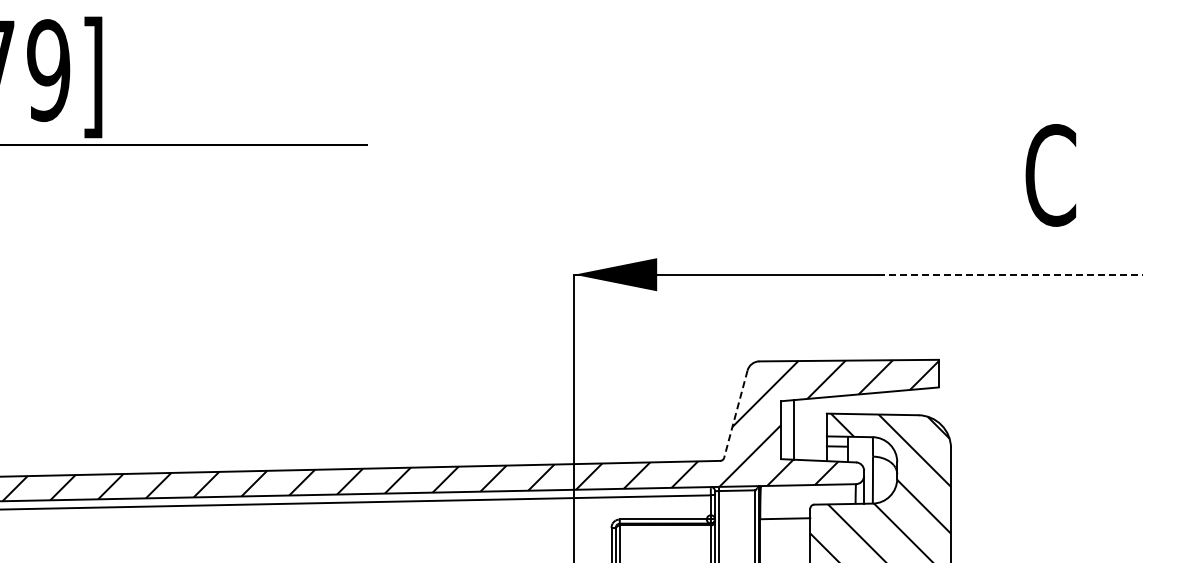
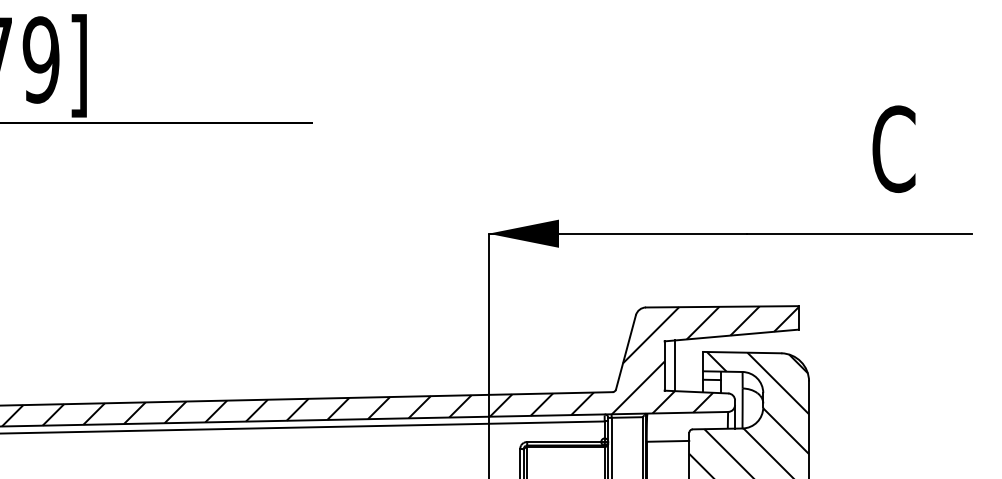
line: (1010, 274) -> (859, 233), dashed -> solid
line: (735, 414) -> (625, 352), dashed -> solid

